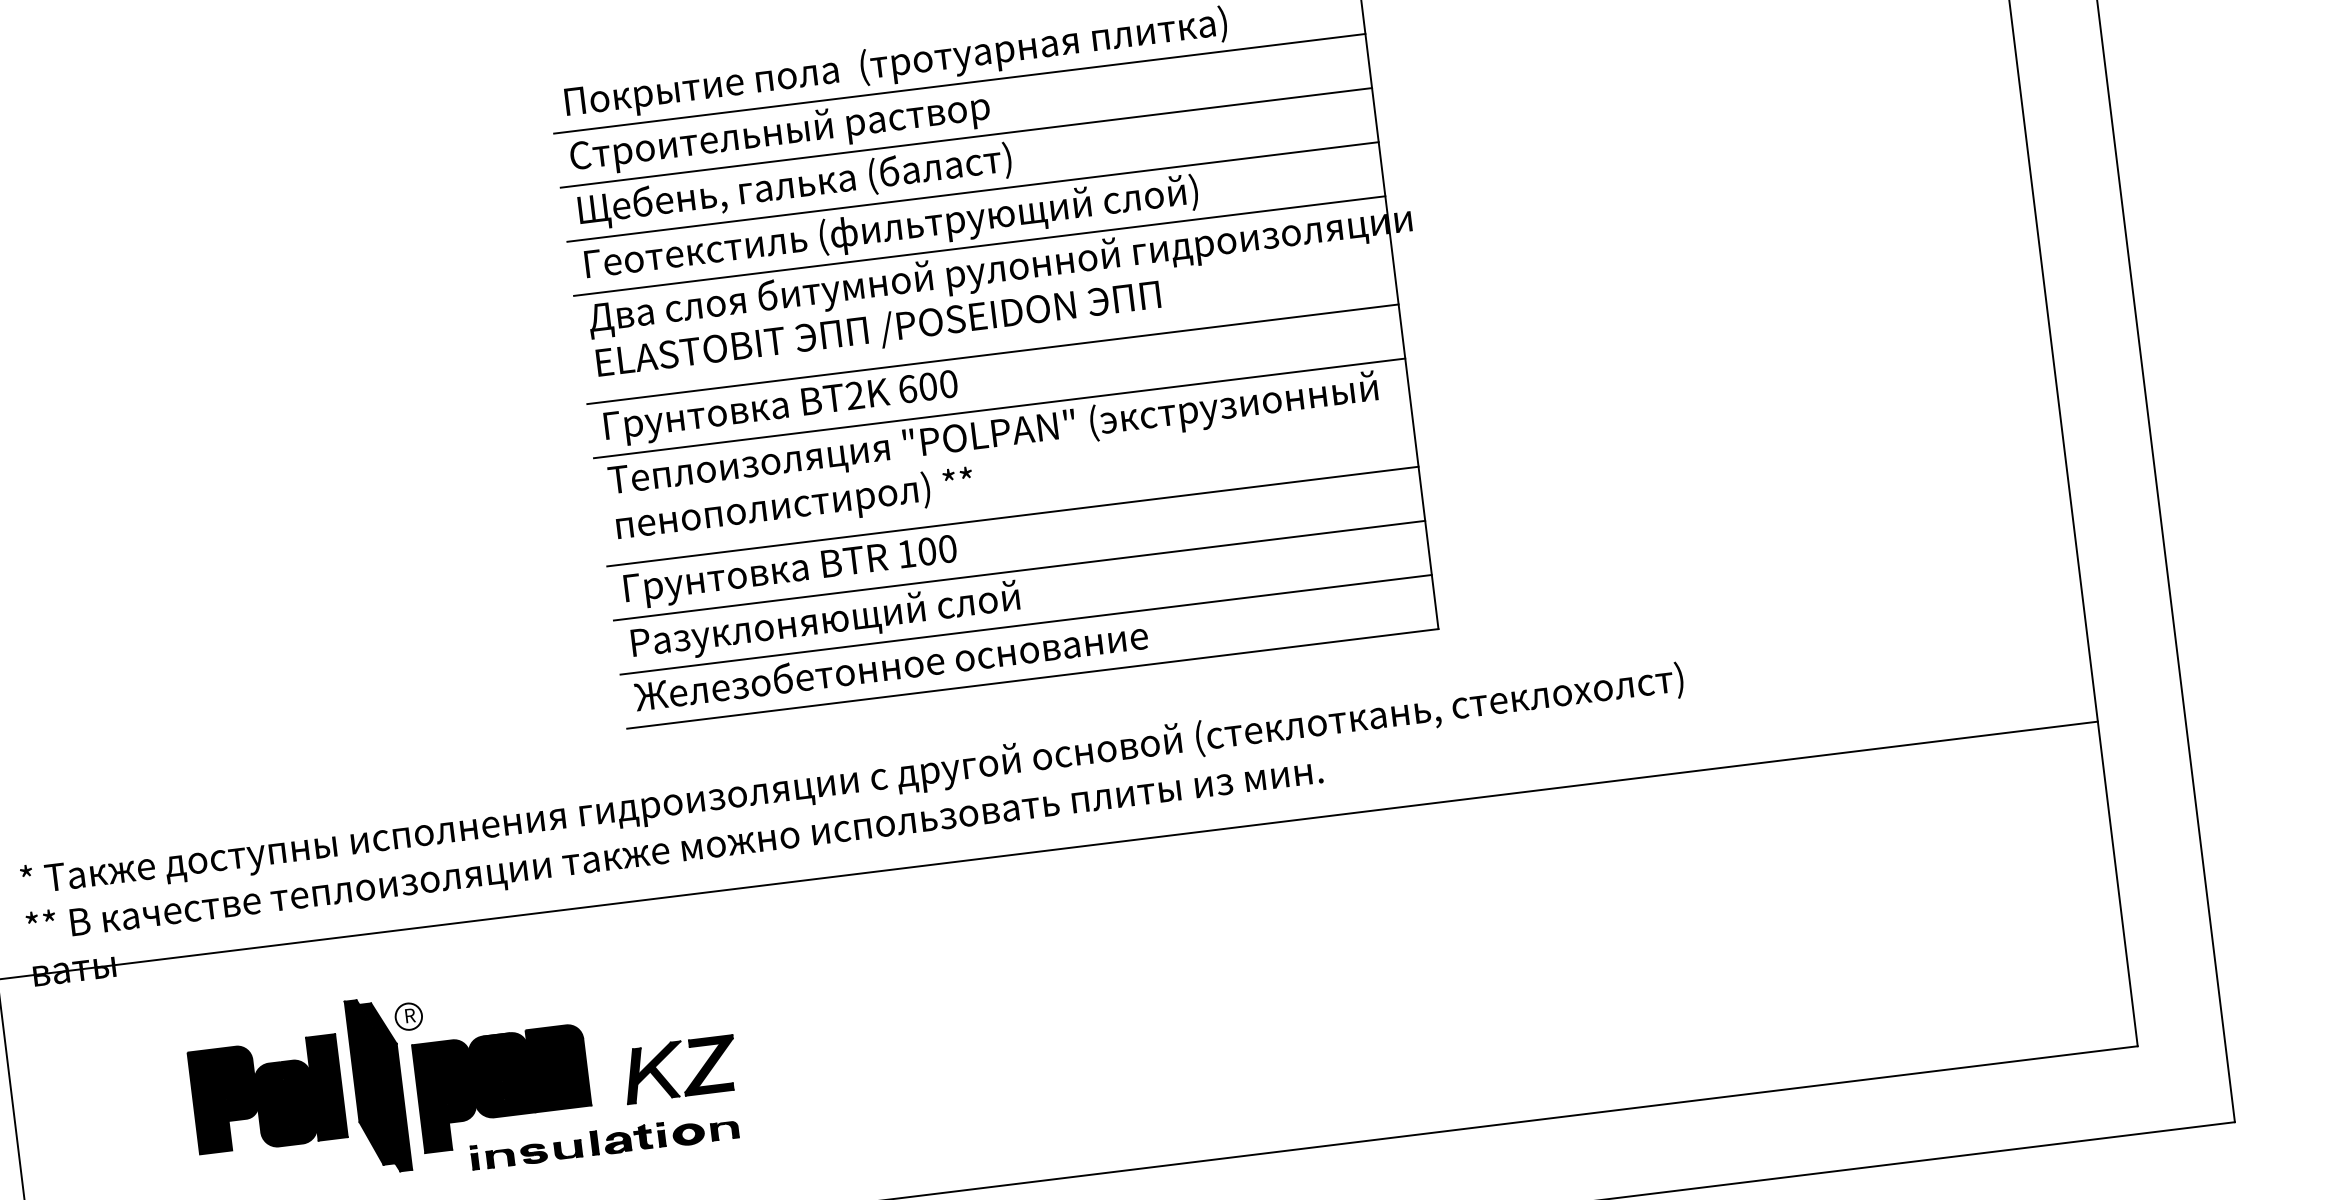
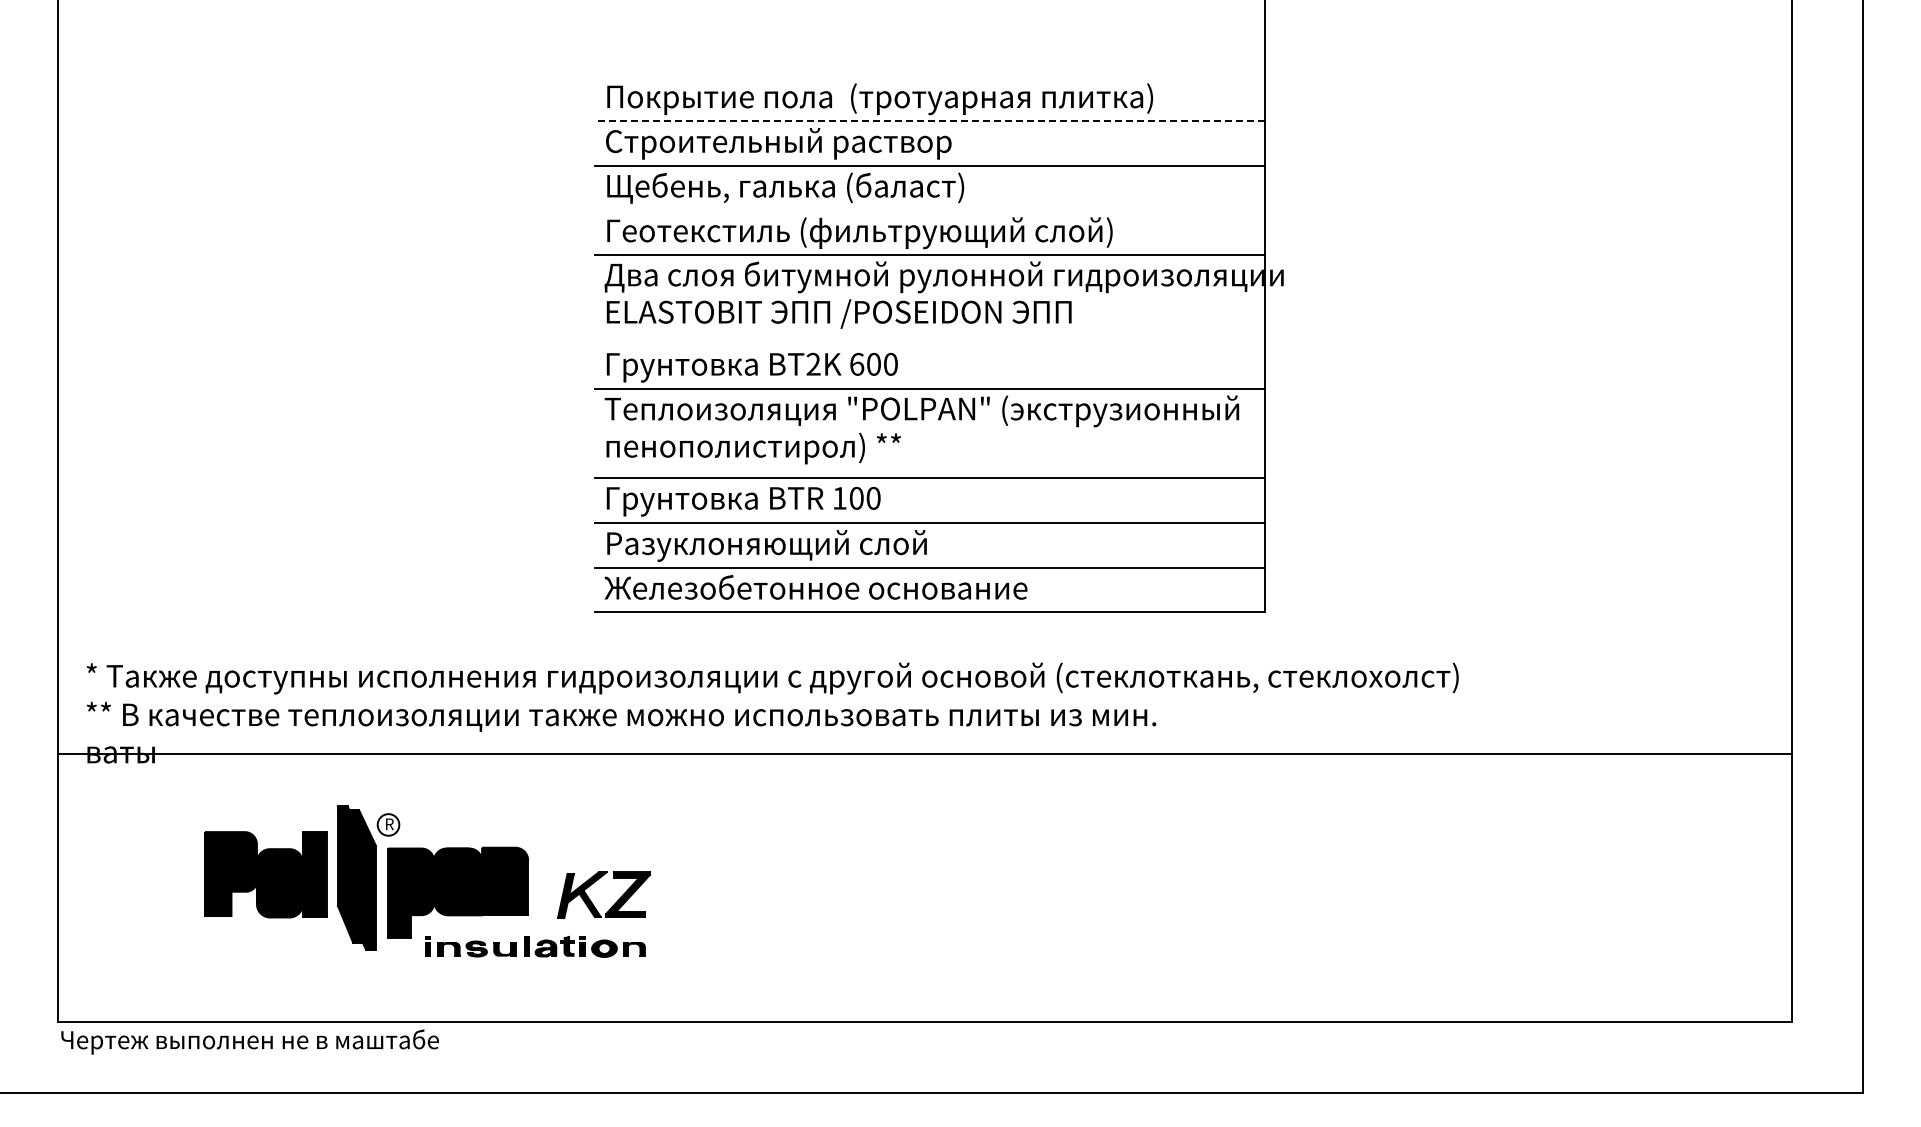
line: (959, 84) -> (929, 121), solid -> dashed
line: (972, 192) -> (929, 210), removed
line: (992, 354) -> (929, 344), removed

